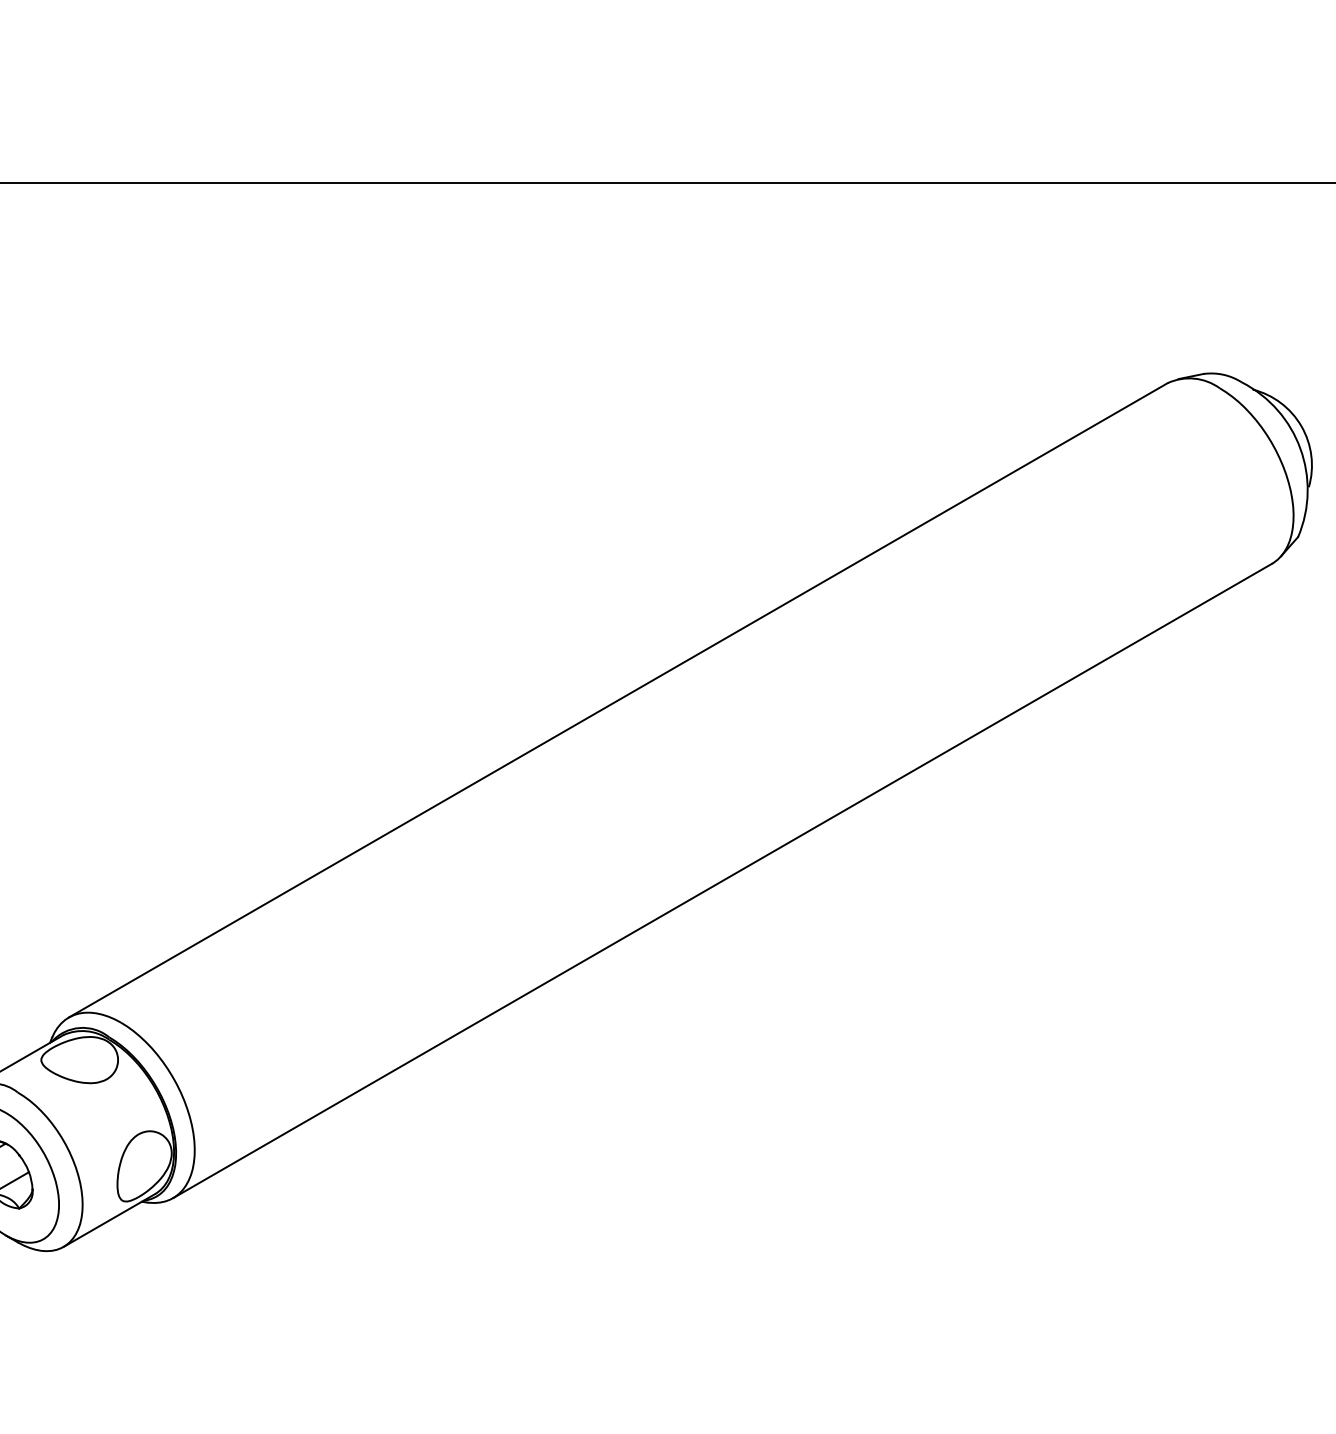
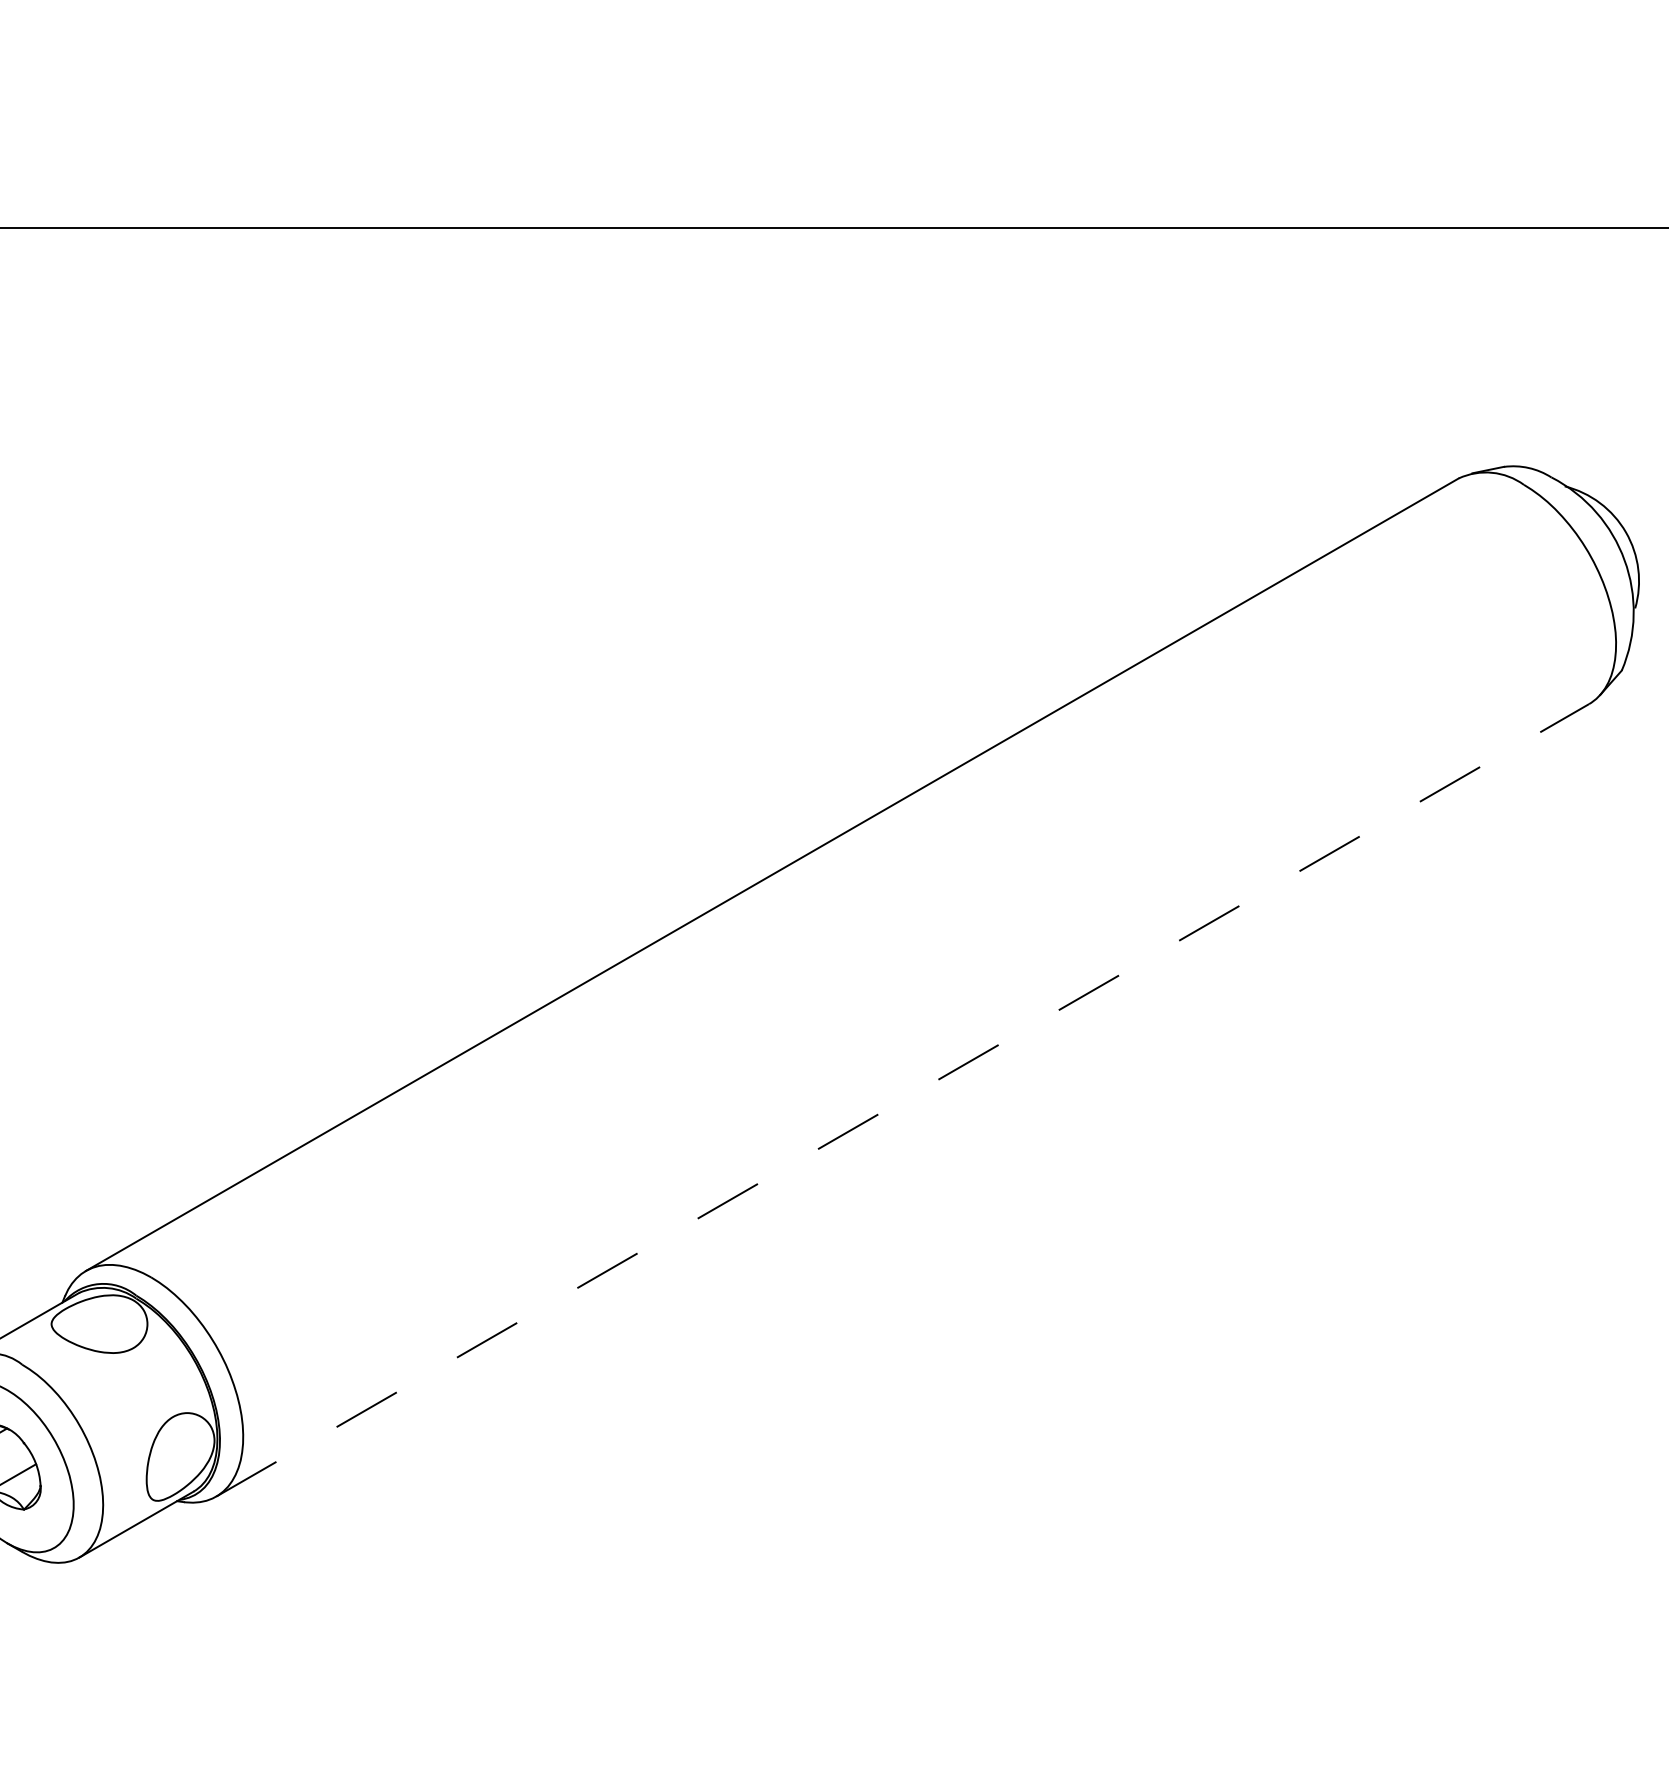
line: (722, 881) -> (902, 1100), solid -> dashed

